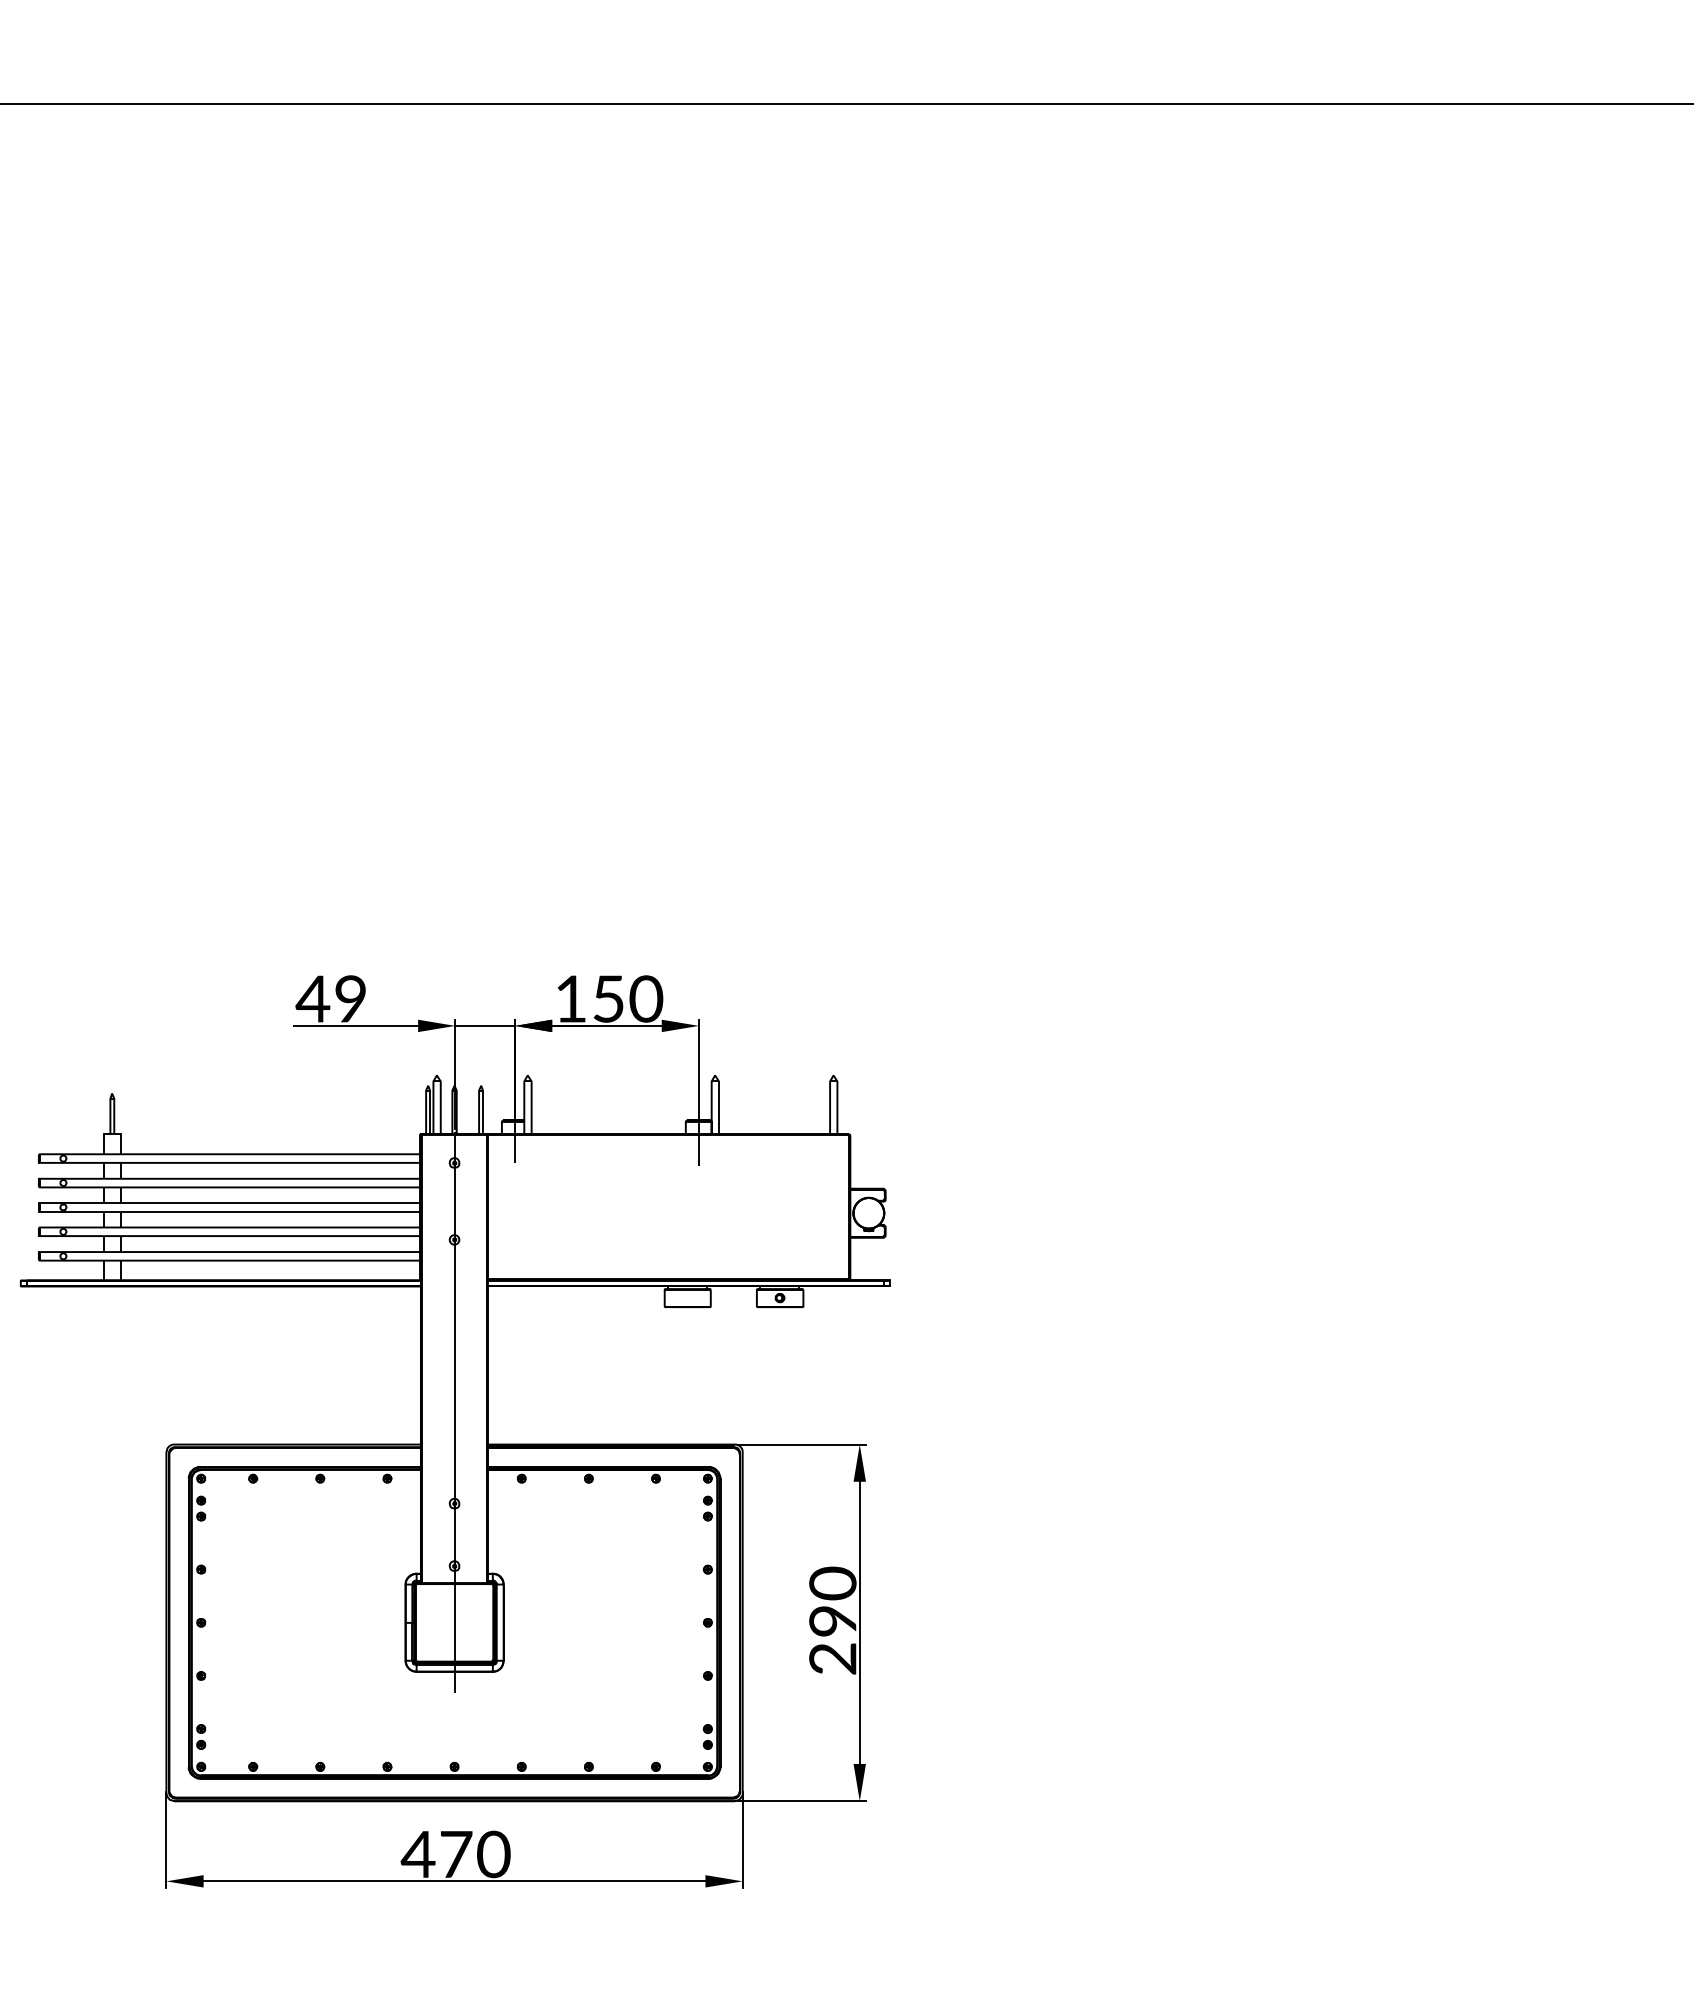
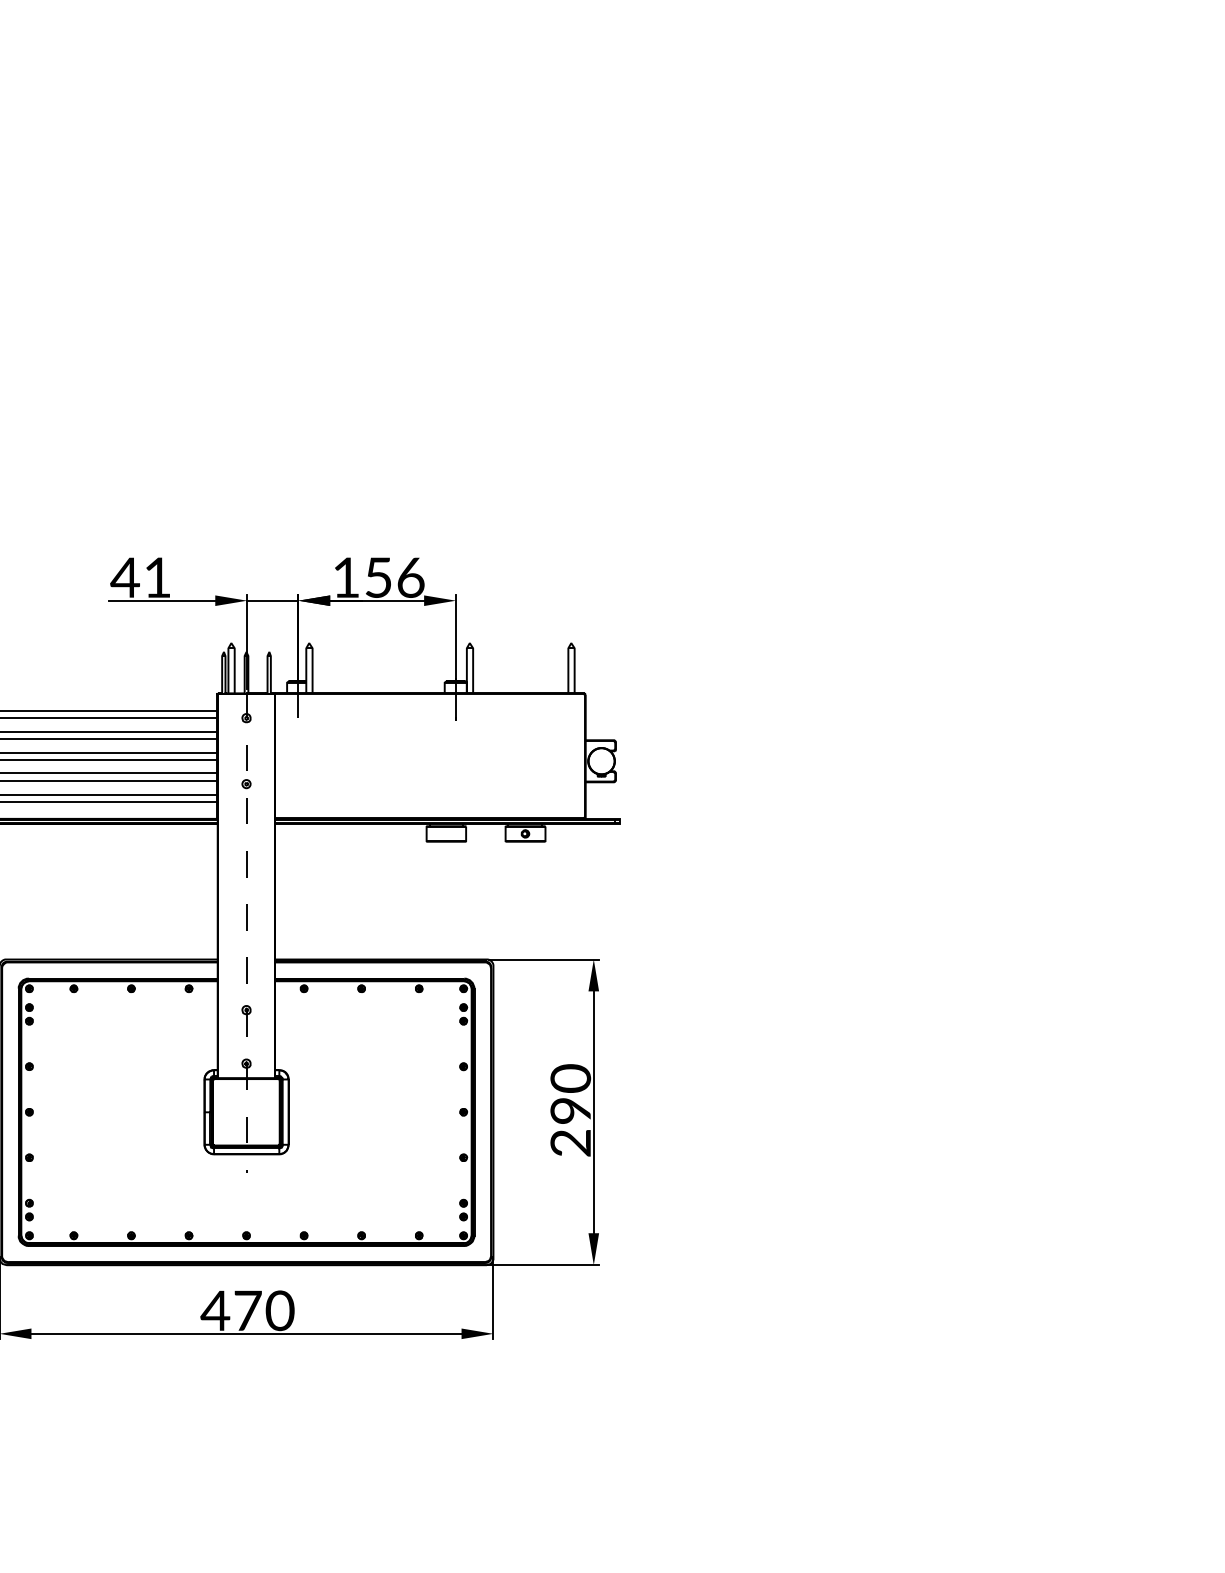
text: (350, 998) -> (157, 577), 49 -> 41
text: (646, 998) -> (411, 577), 150 -> 156
line: (455, 1412) -> (247, 932), solid -> dashed

